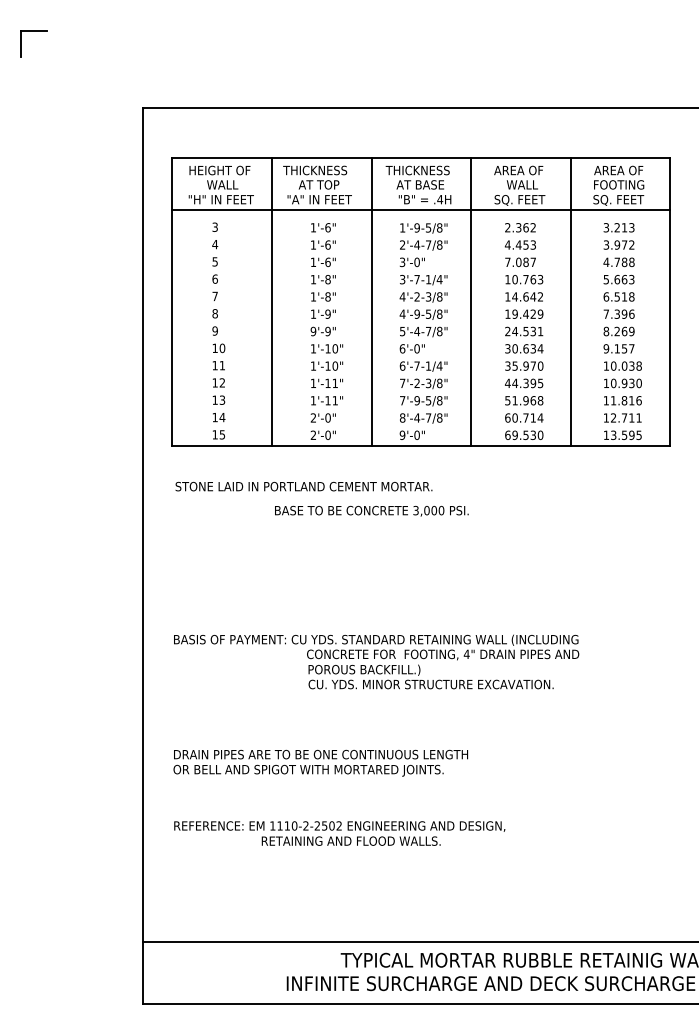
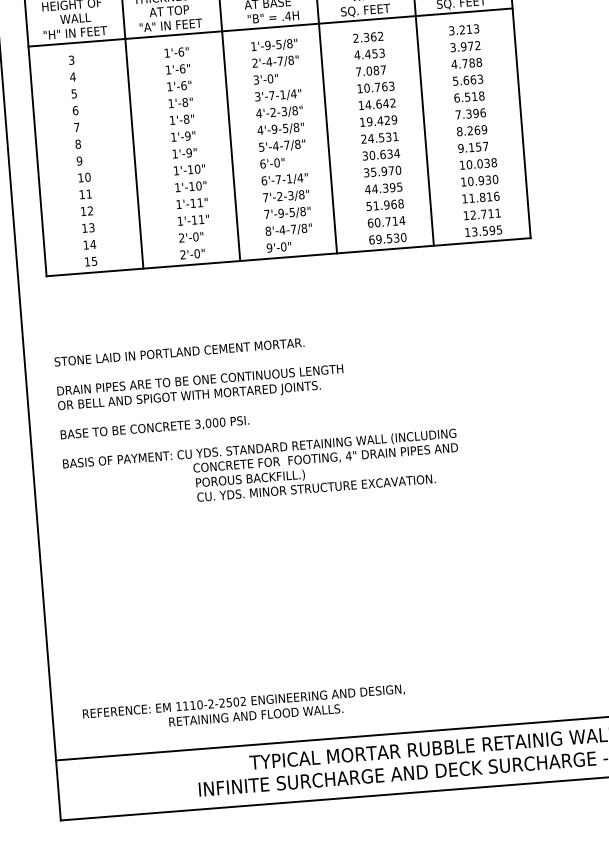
text: (313, 331) -> (175, 154), 9'-9" -> 1'-9"
text: (303, 486) -> (178, 352), moved
text: (371, 510) -> (154, 427), moved
text: (320, 762) -> (200, 387), moved
text: (339, 833) -> (244, 708), moved

